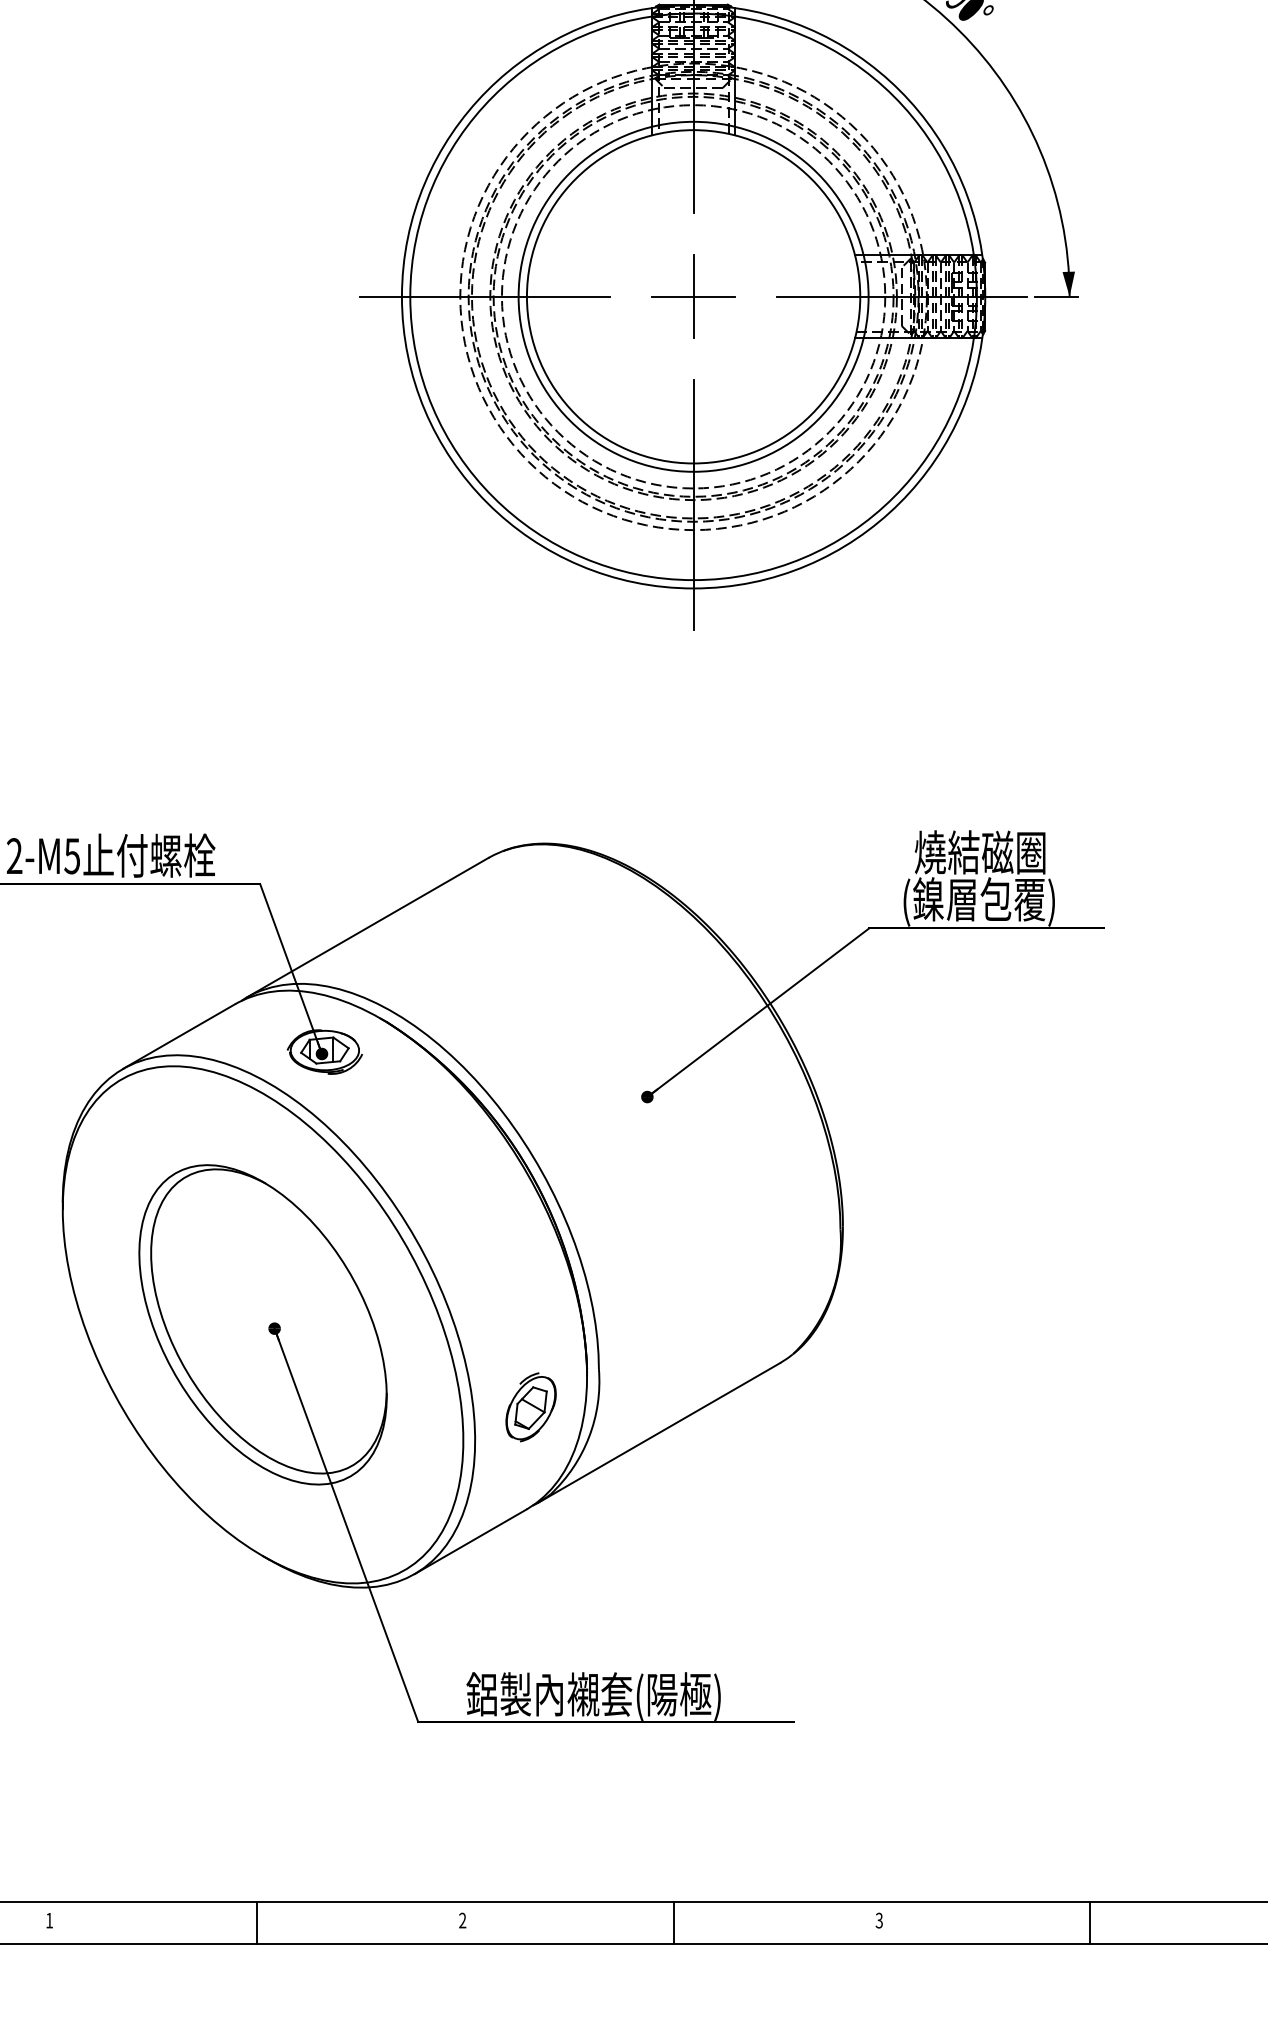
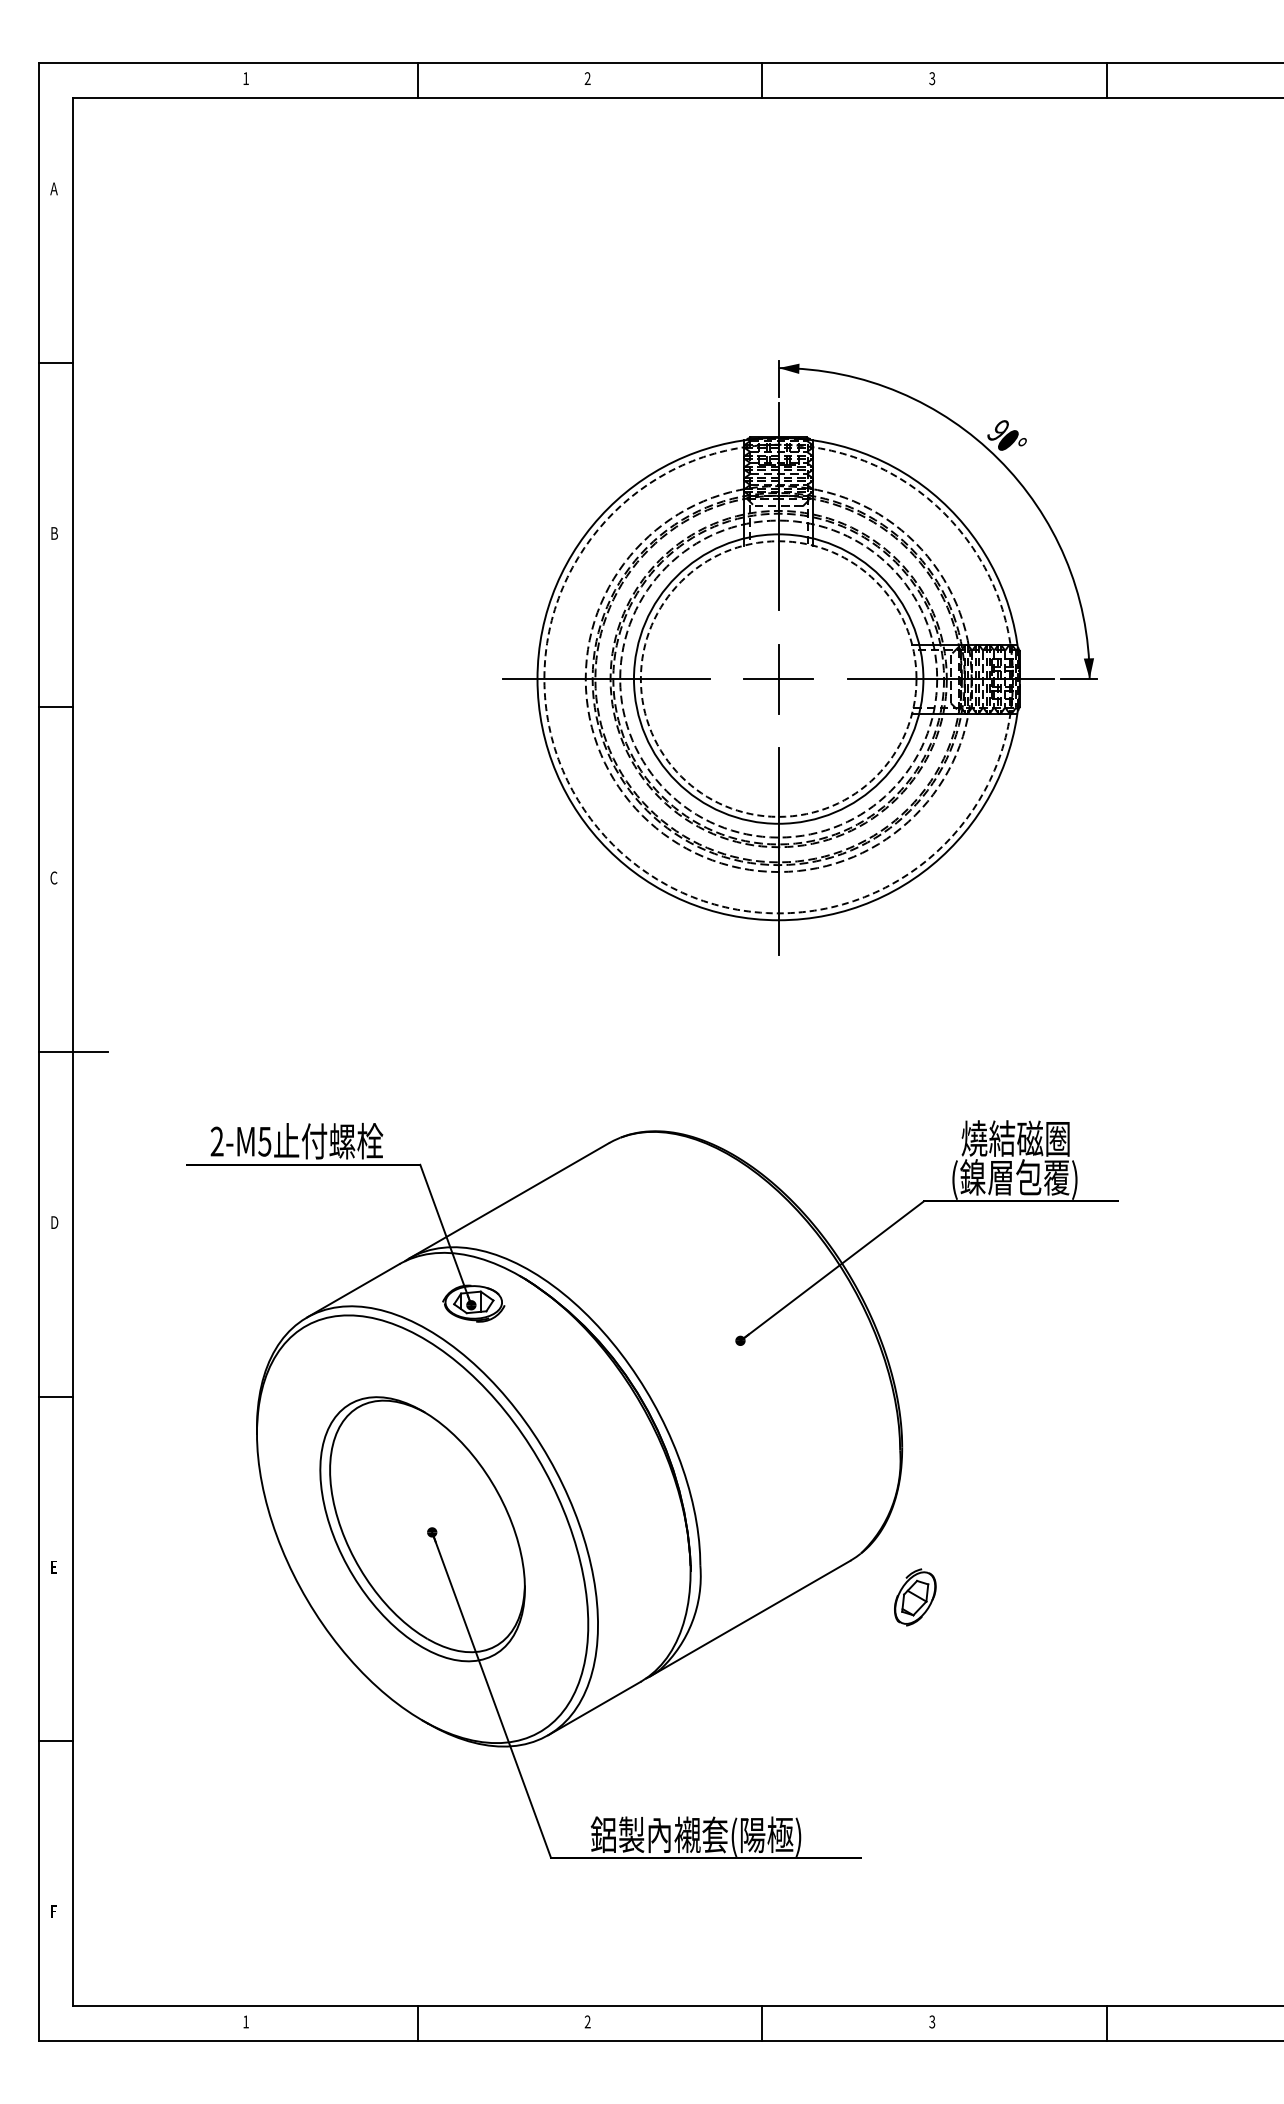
circle: (693, 296) -> (778, 678), solid -> dashed
circle: (693, 296) -> (778, 678), solid -> dashed
part: (531, 1407) -> (915, 1597), moved

